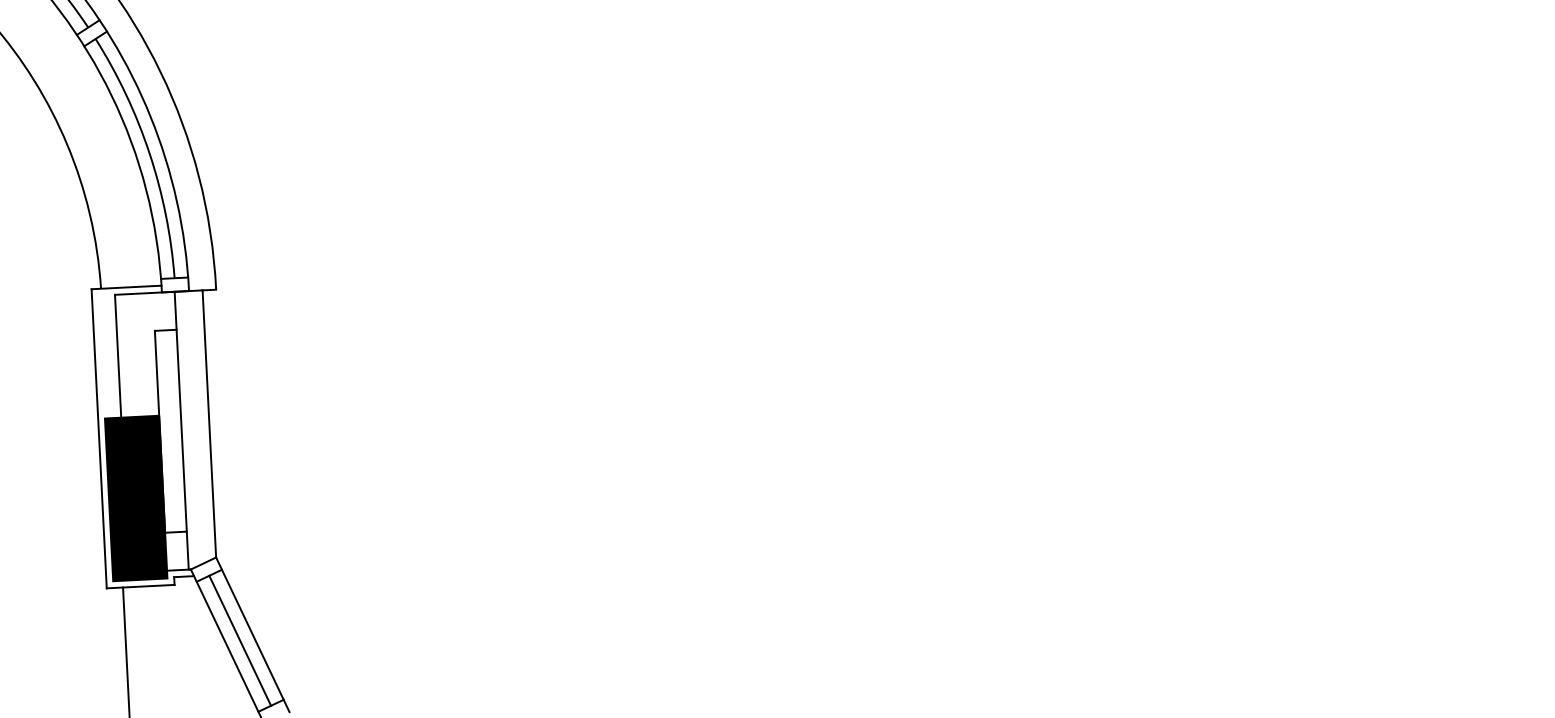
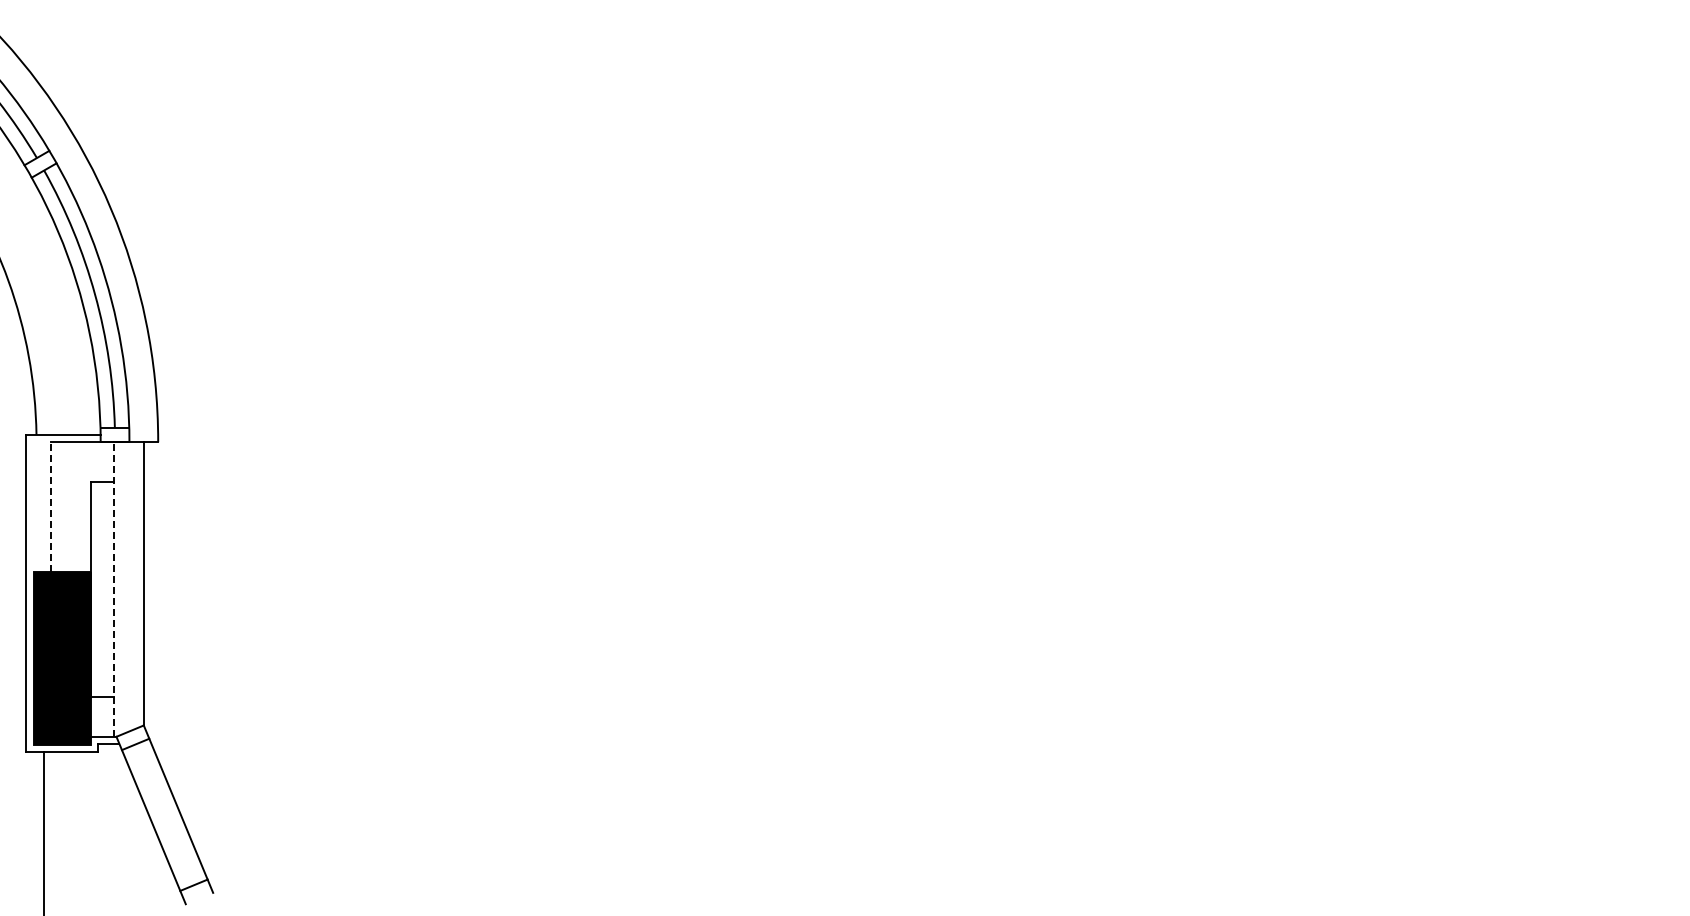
line: (117, 355) -> (50, 506), solid -> dashed
line: (181, 430) -> (114, 589), solid -> dashed
line: (239, 640) -> (164, 814), removed

